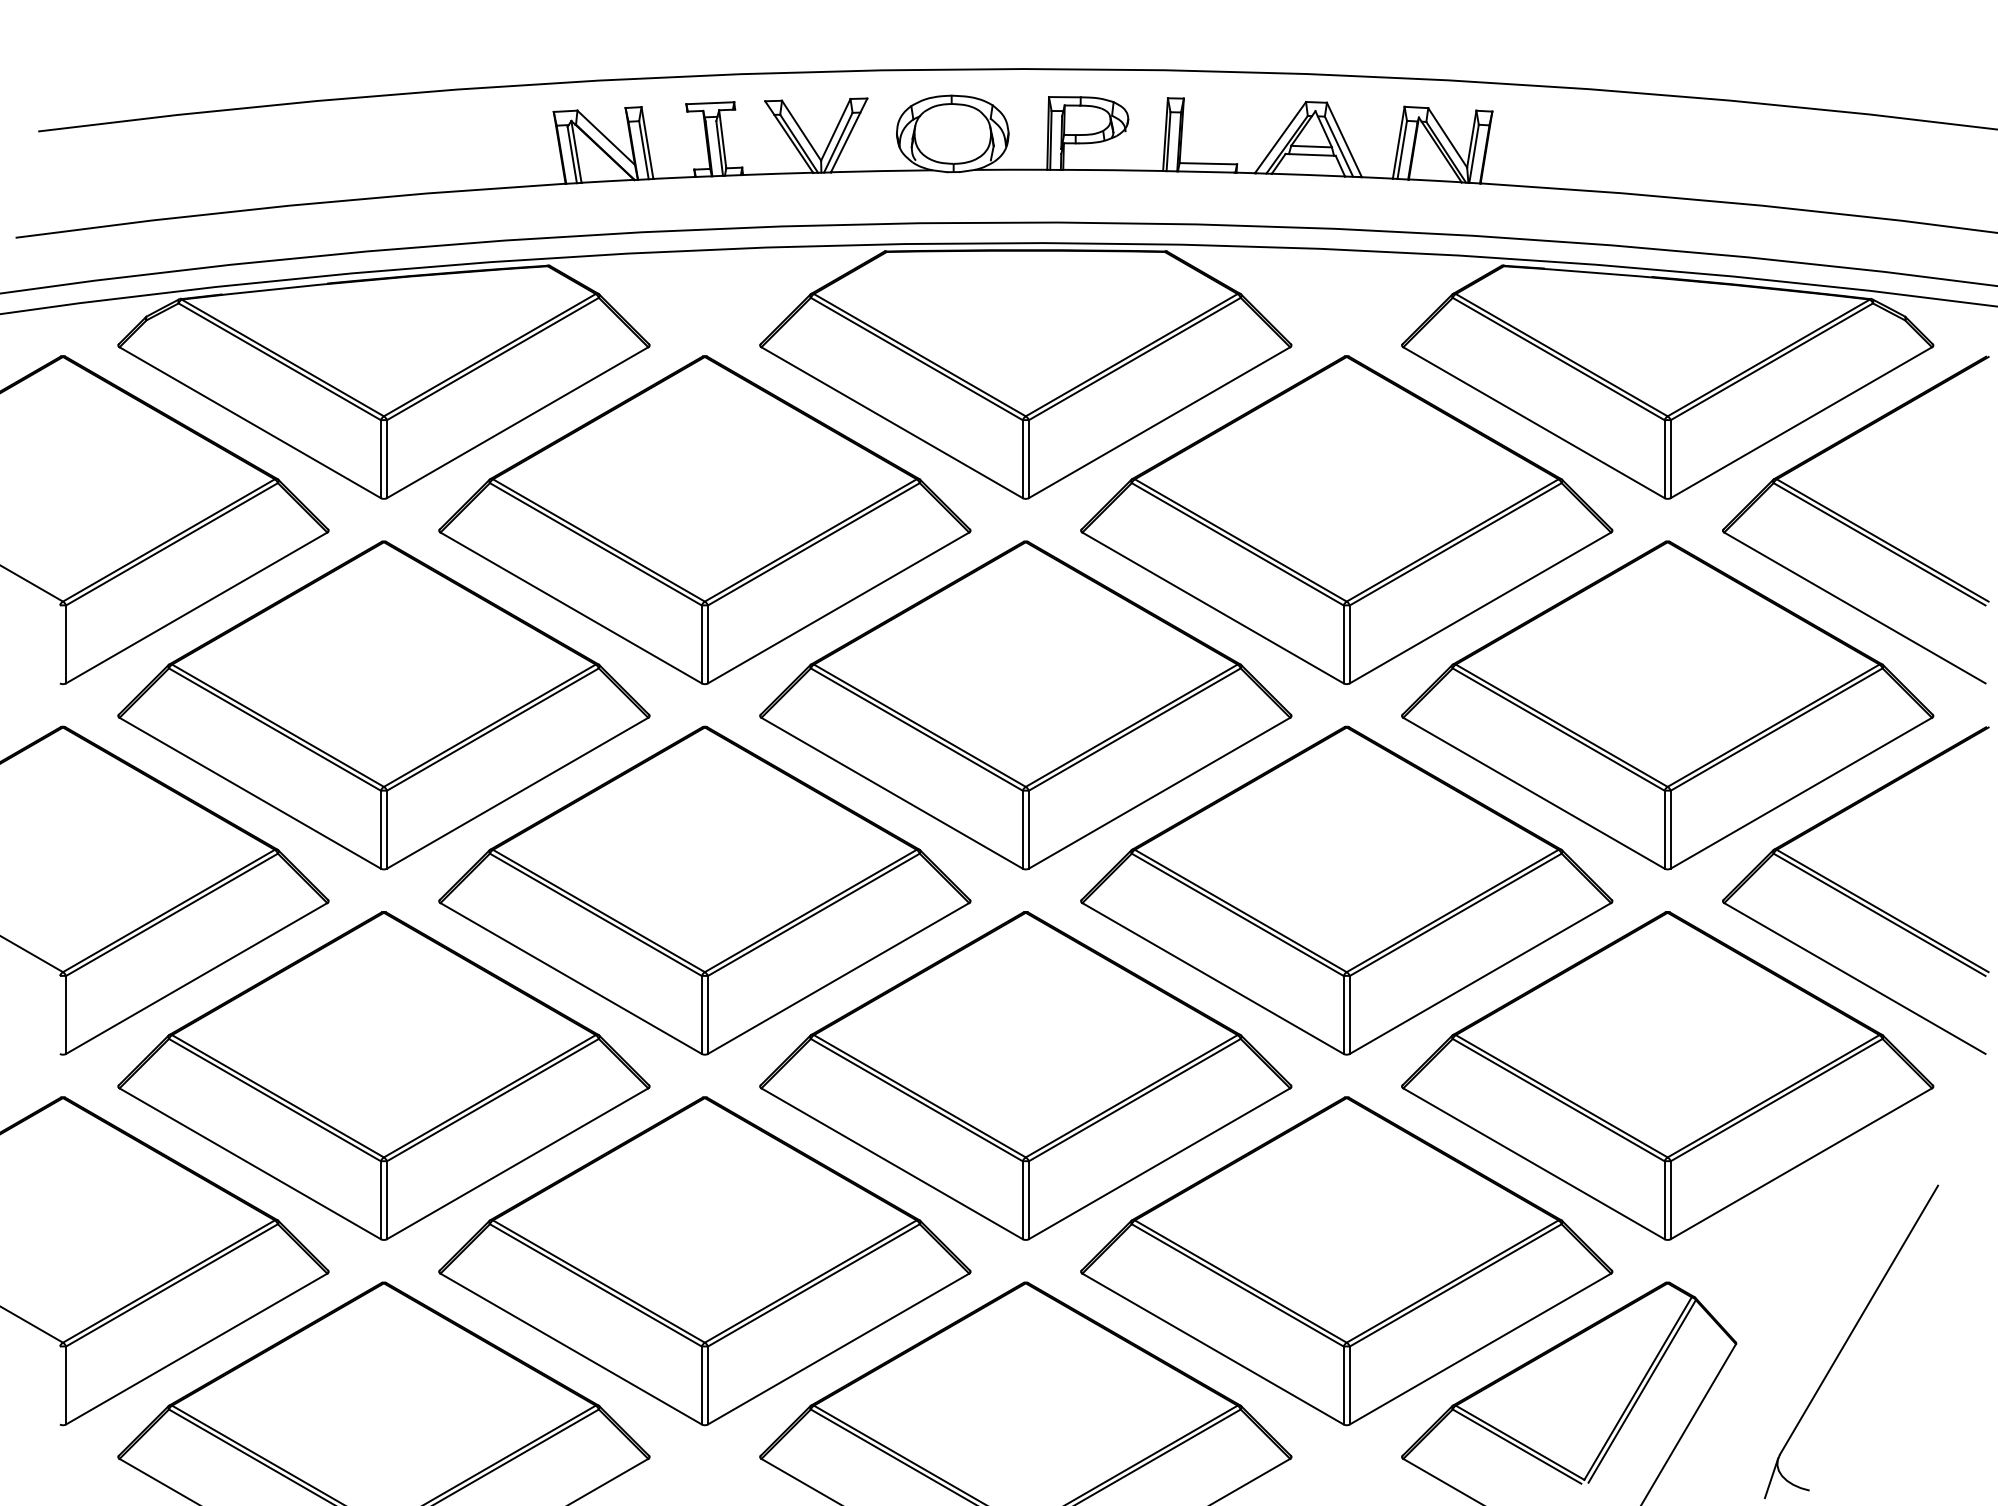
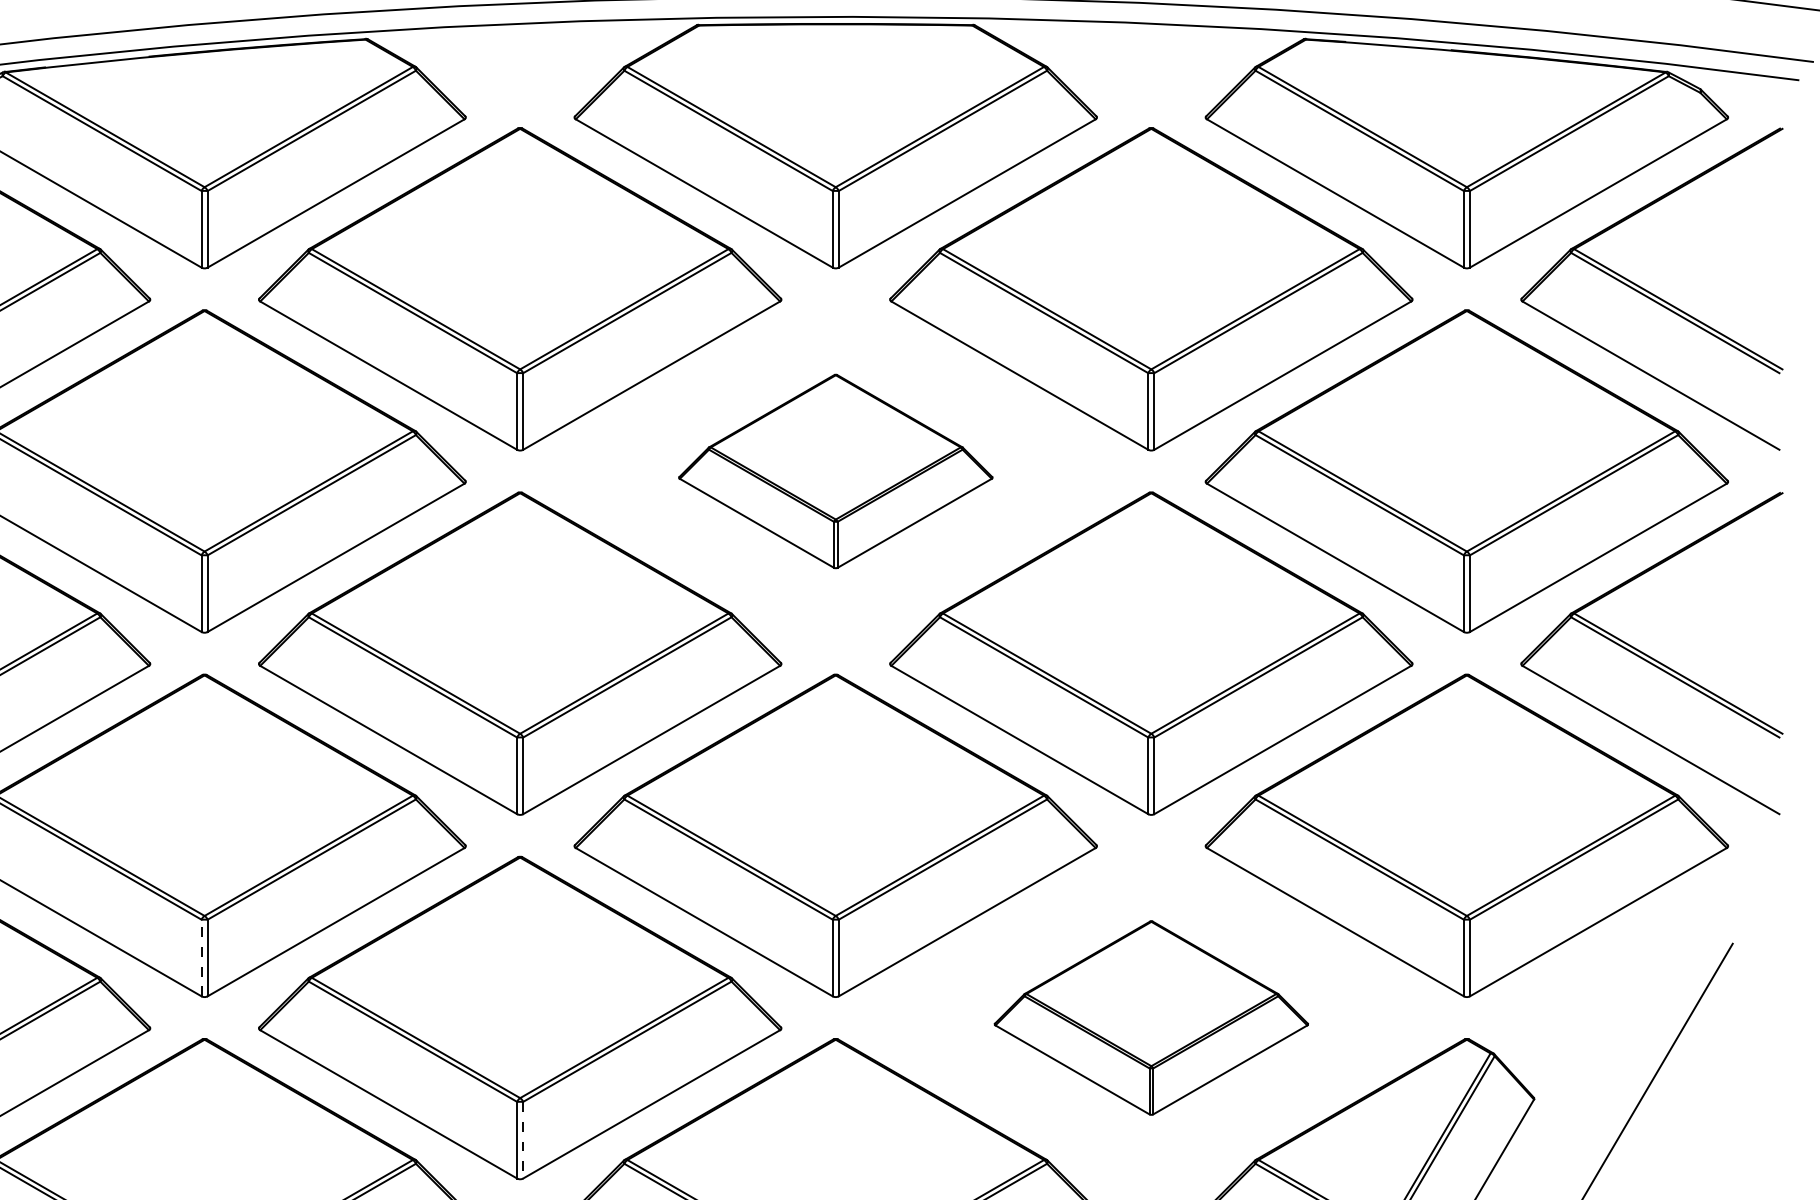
part: (1025, 705) -> (835, 471), size x0.6
line: (380, 1200) -> (201, 958), solid -> dashed
part: (1346, 1261) -> (1151, 1018), size x0.6
line: (707, 1385) -> (522, 1140), solid -> dashed

